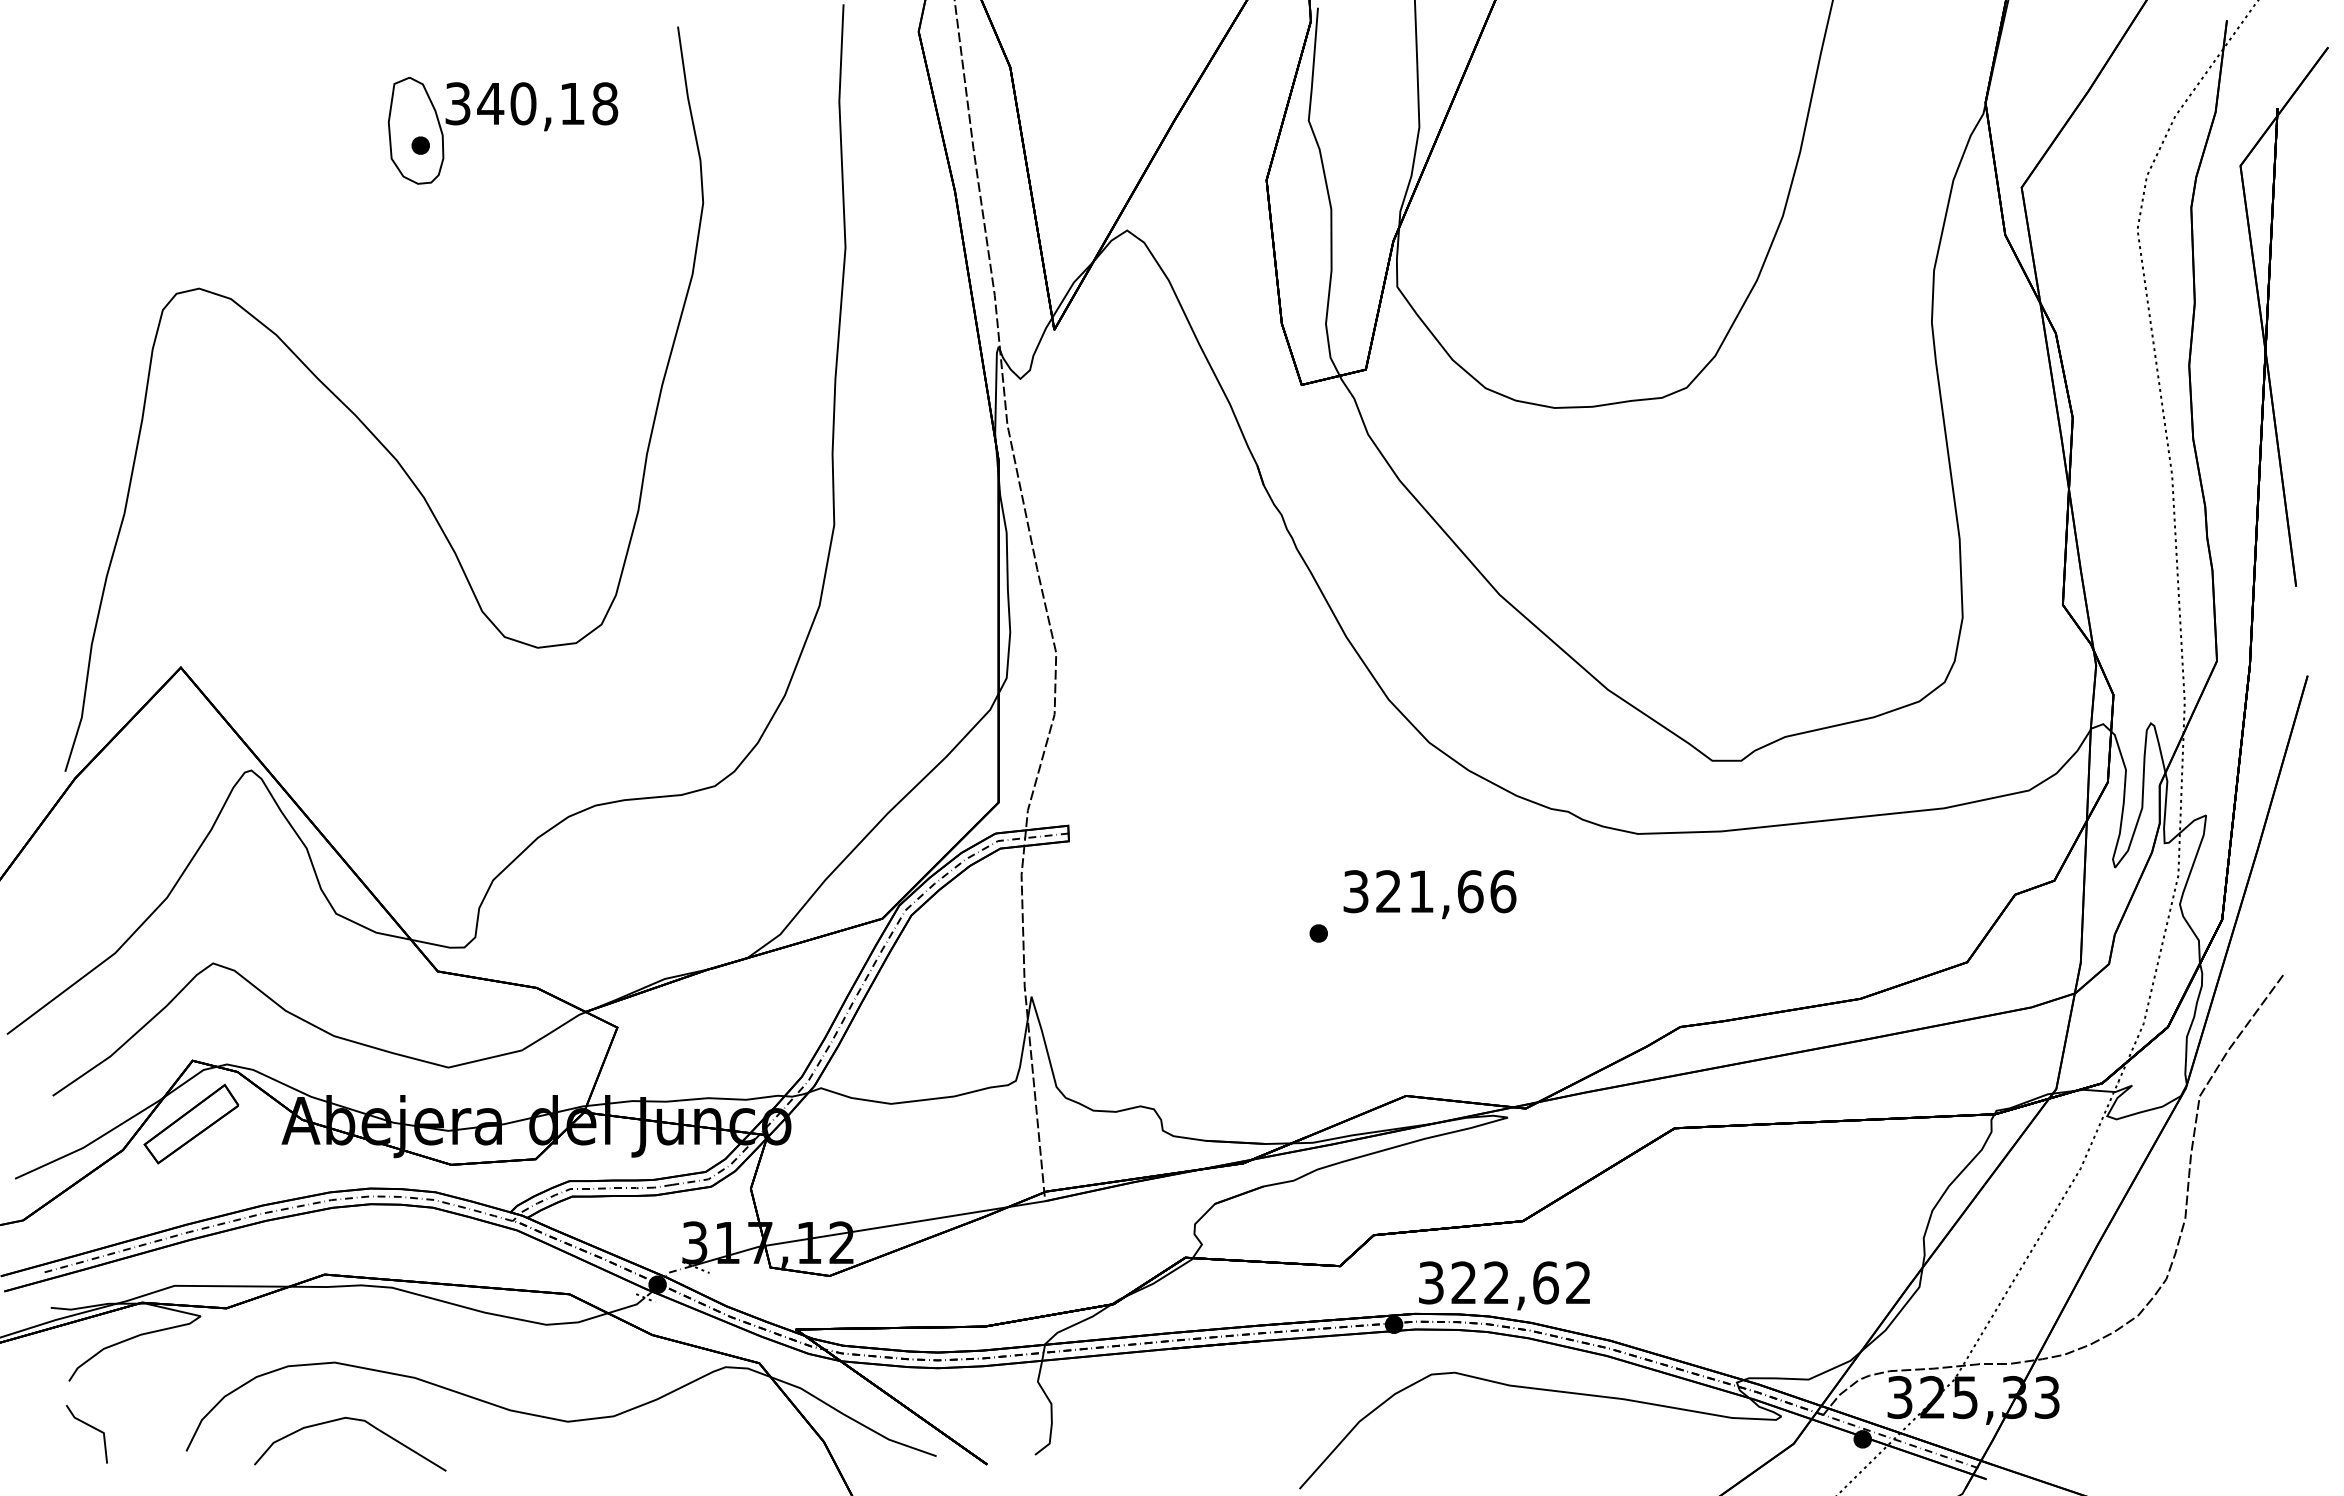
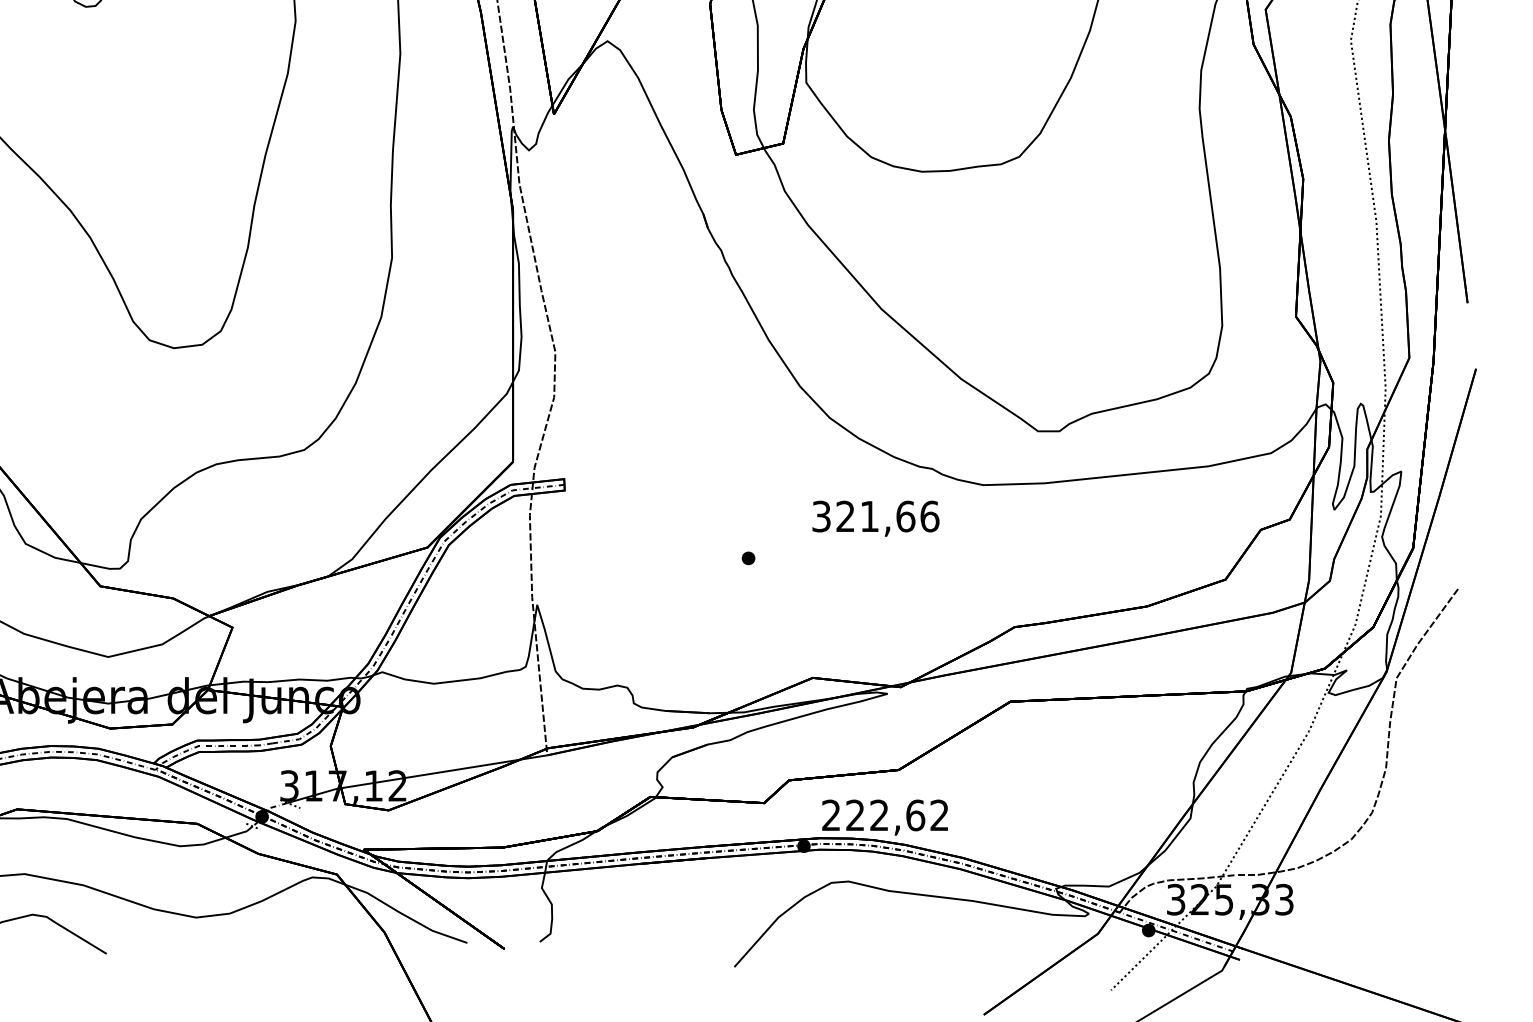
text: (1429, 894) -> (875, 518), moved
text: (1430, 1282) -> (830, 815), 322,62 -> 222,62

